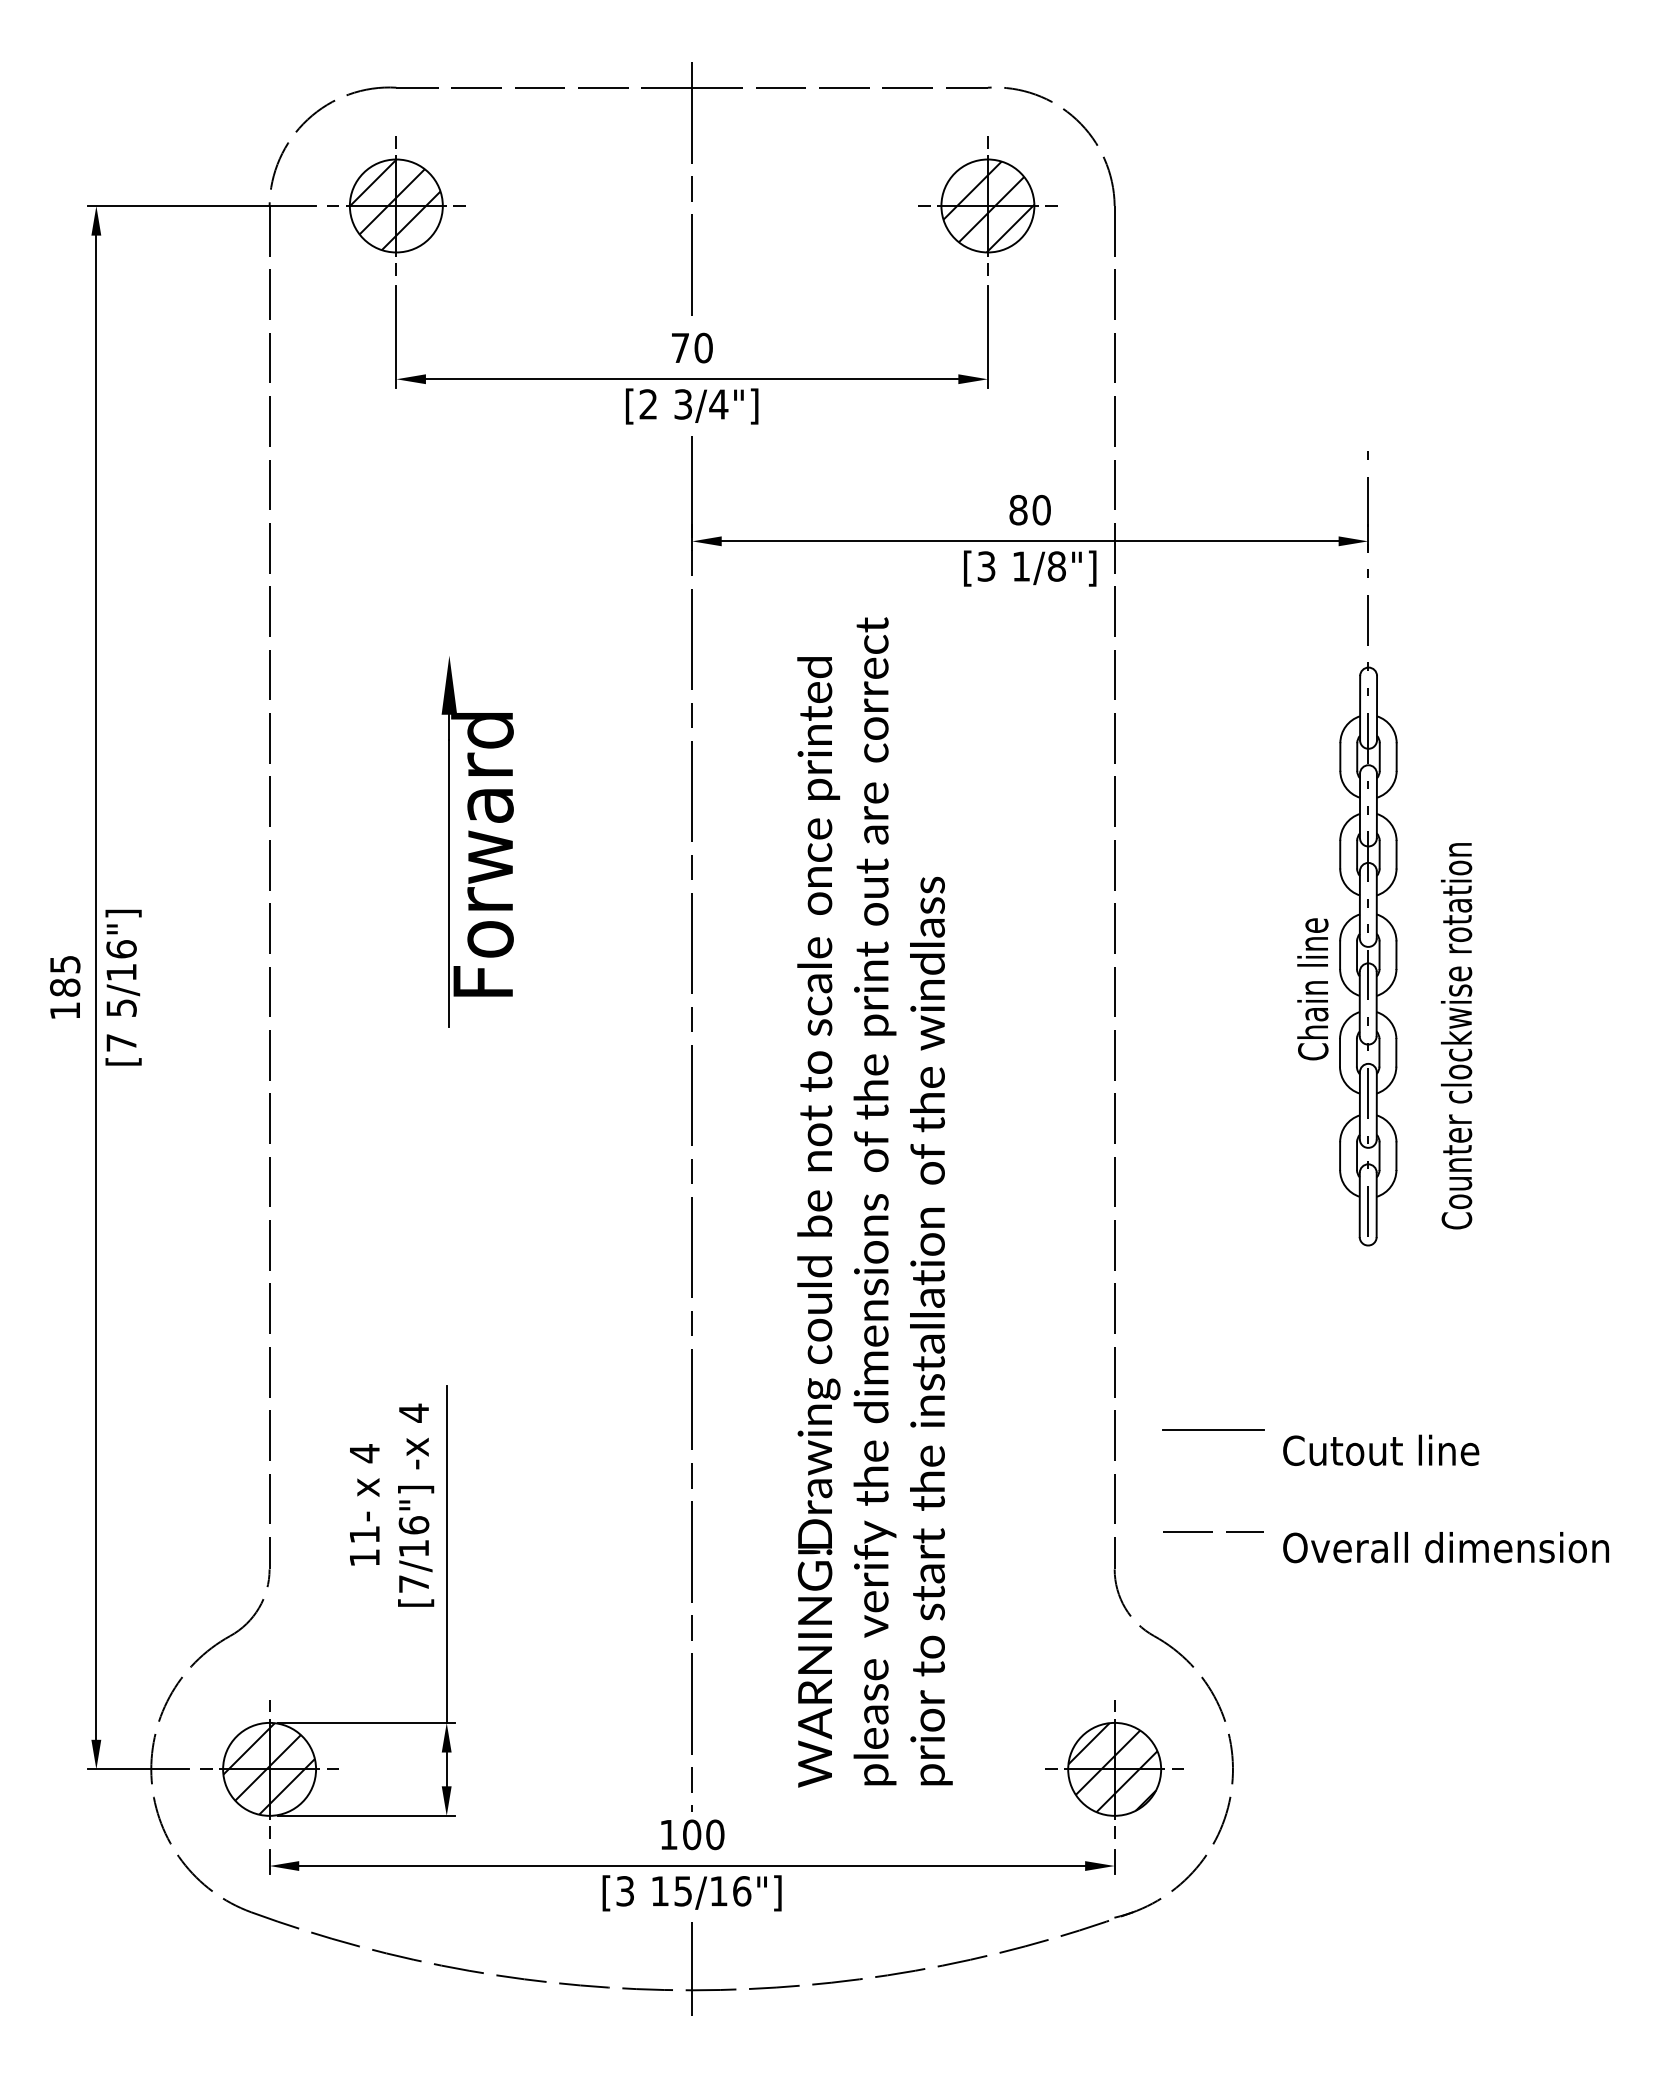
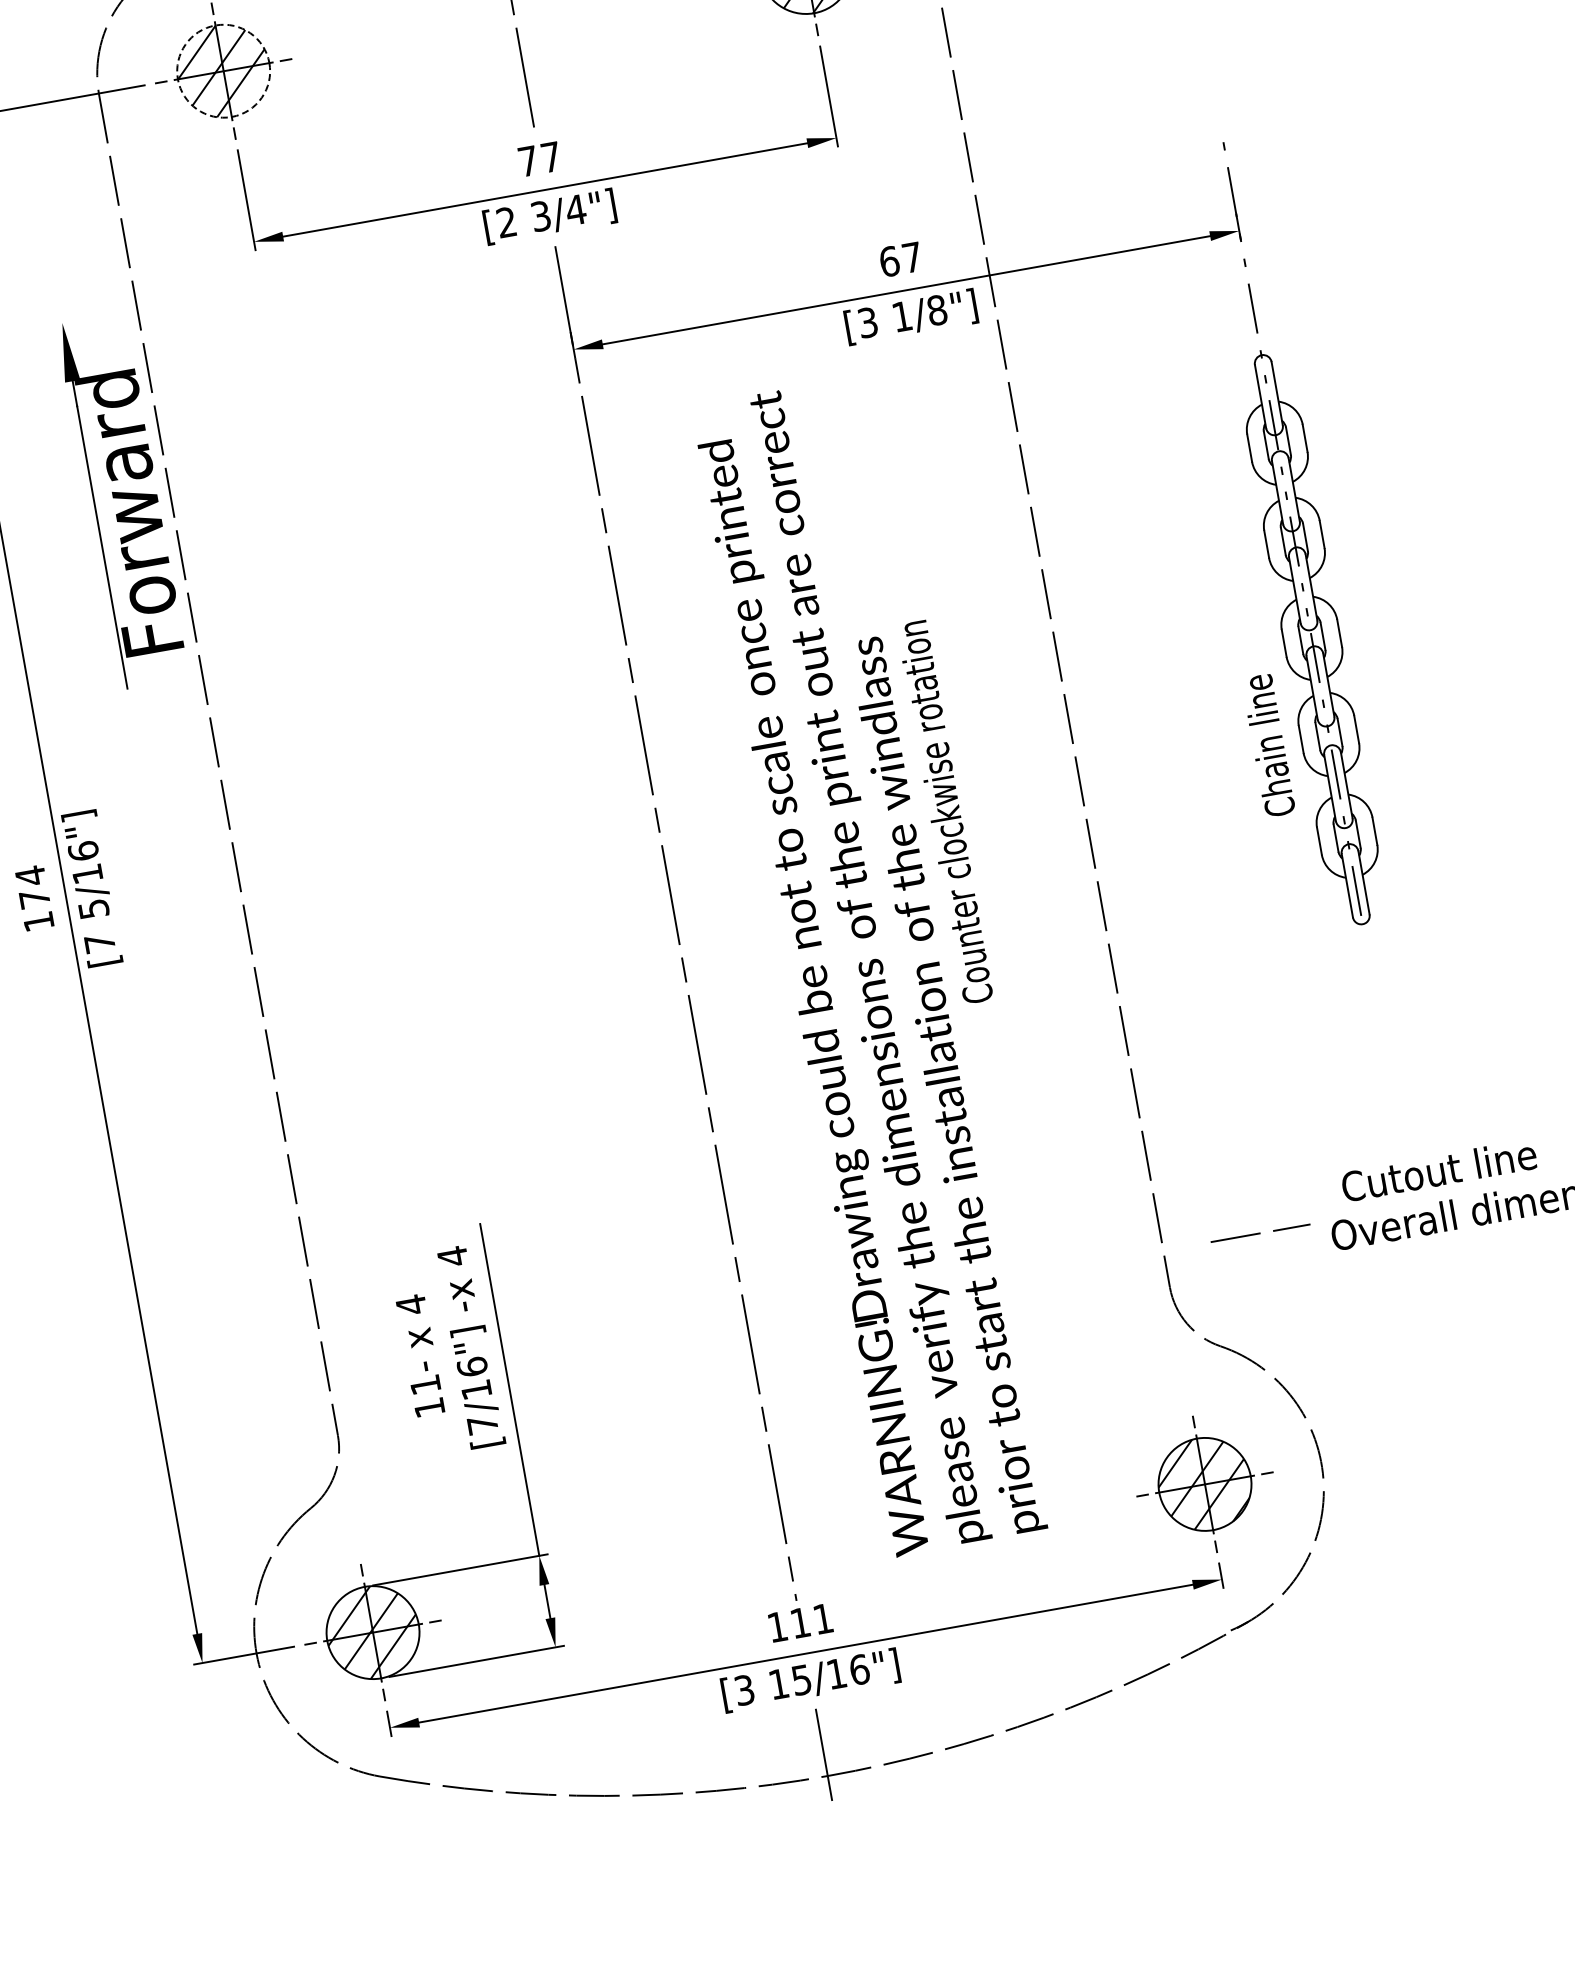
circle: (395, 205) -> (222, 70), solid -> dashed
text: (703, 347) -> (550, 156), 70 -> 77
text: (1029, 509) -> (900, 259), 80 -> 67
part: (477, 841) -> (122, 501), moved
text: (65, 975) -> (32, 886), 185 -> 174
text: (1312, 989) -> (1268, 746), moved
text: (1456, 1036) -> (945, 812), moved
line: (1213, 1430) -> (1242, 1133), removed
text: (1381, 1449) -> (1439, 1169), moved
text: (703, 1834) -> (811, 1620), 100 -> 111

